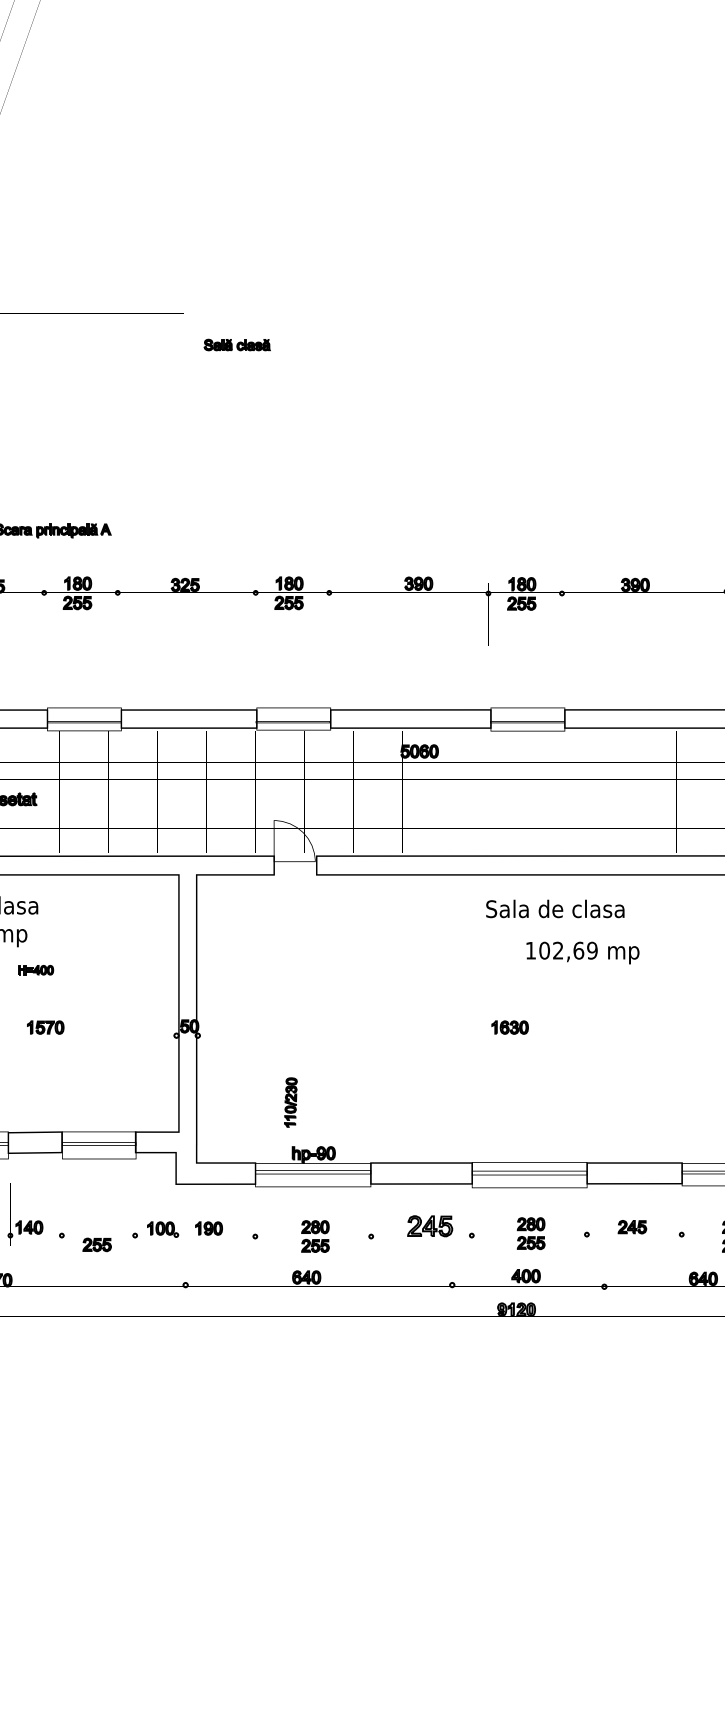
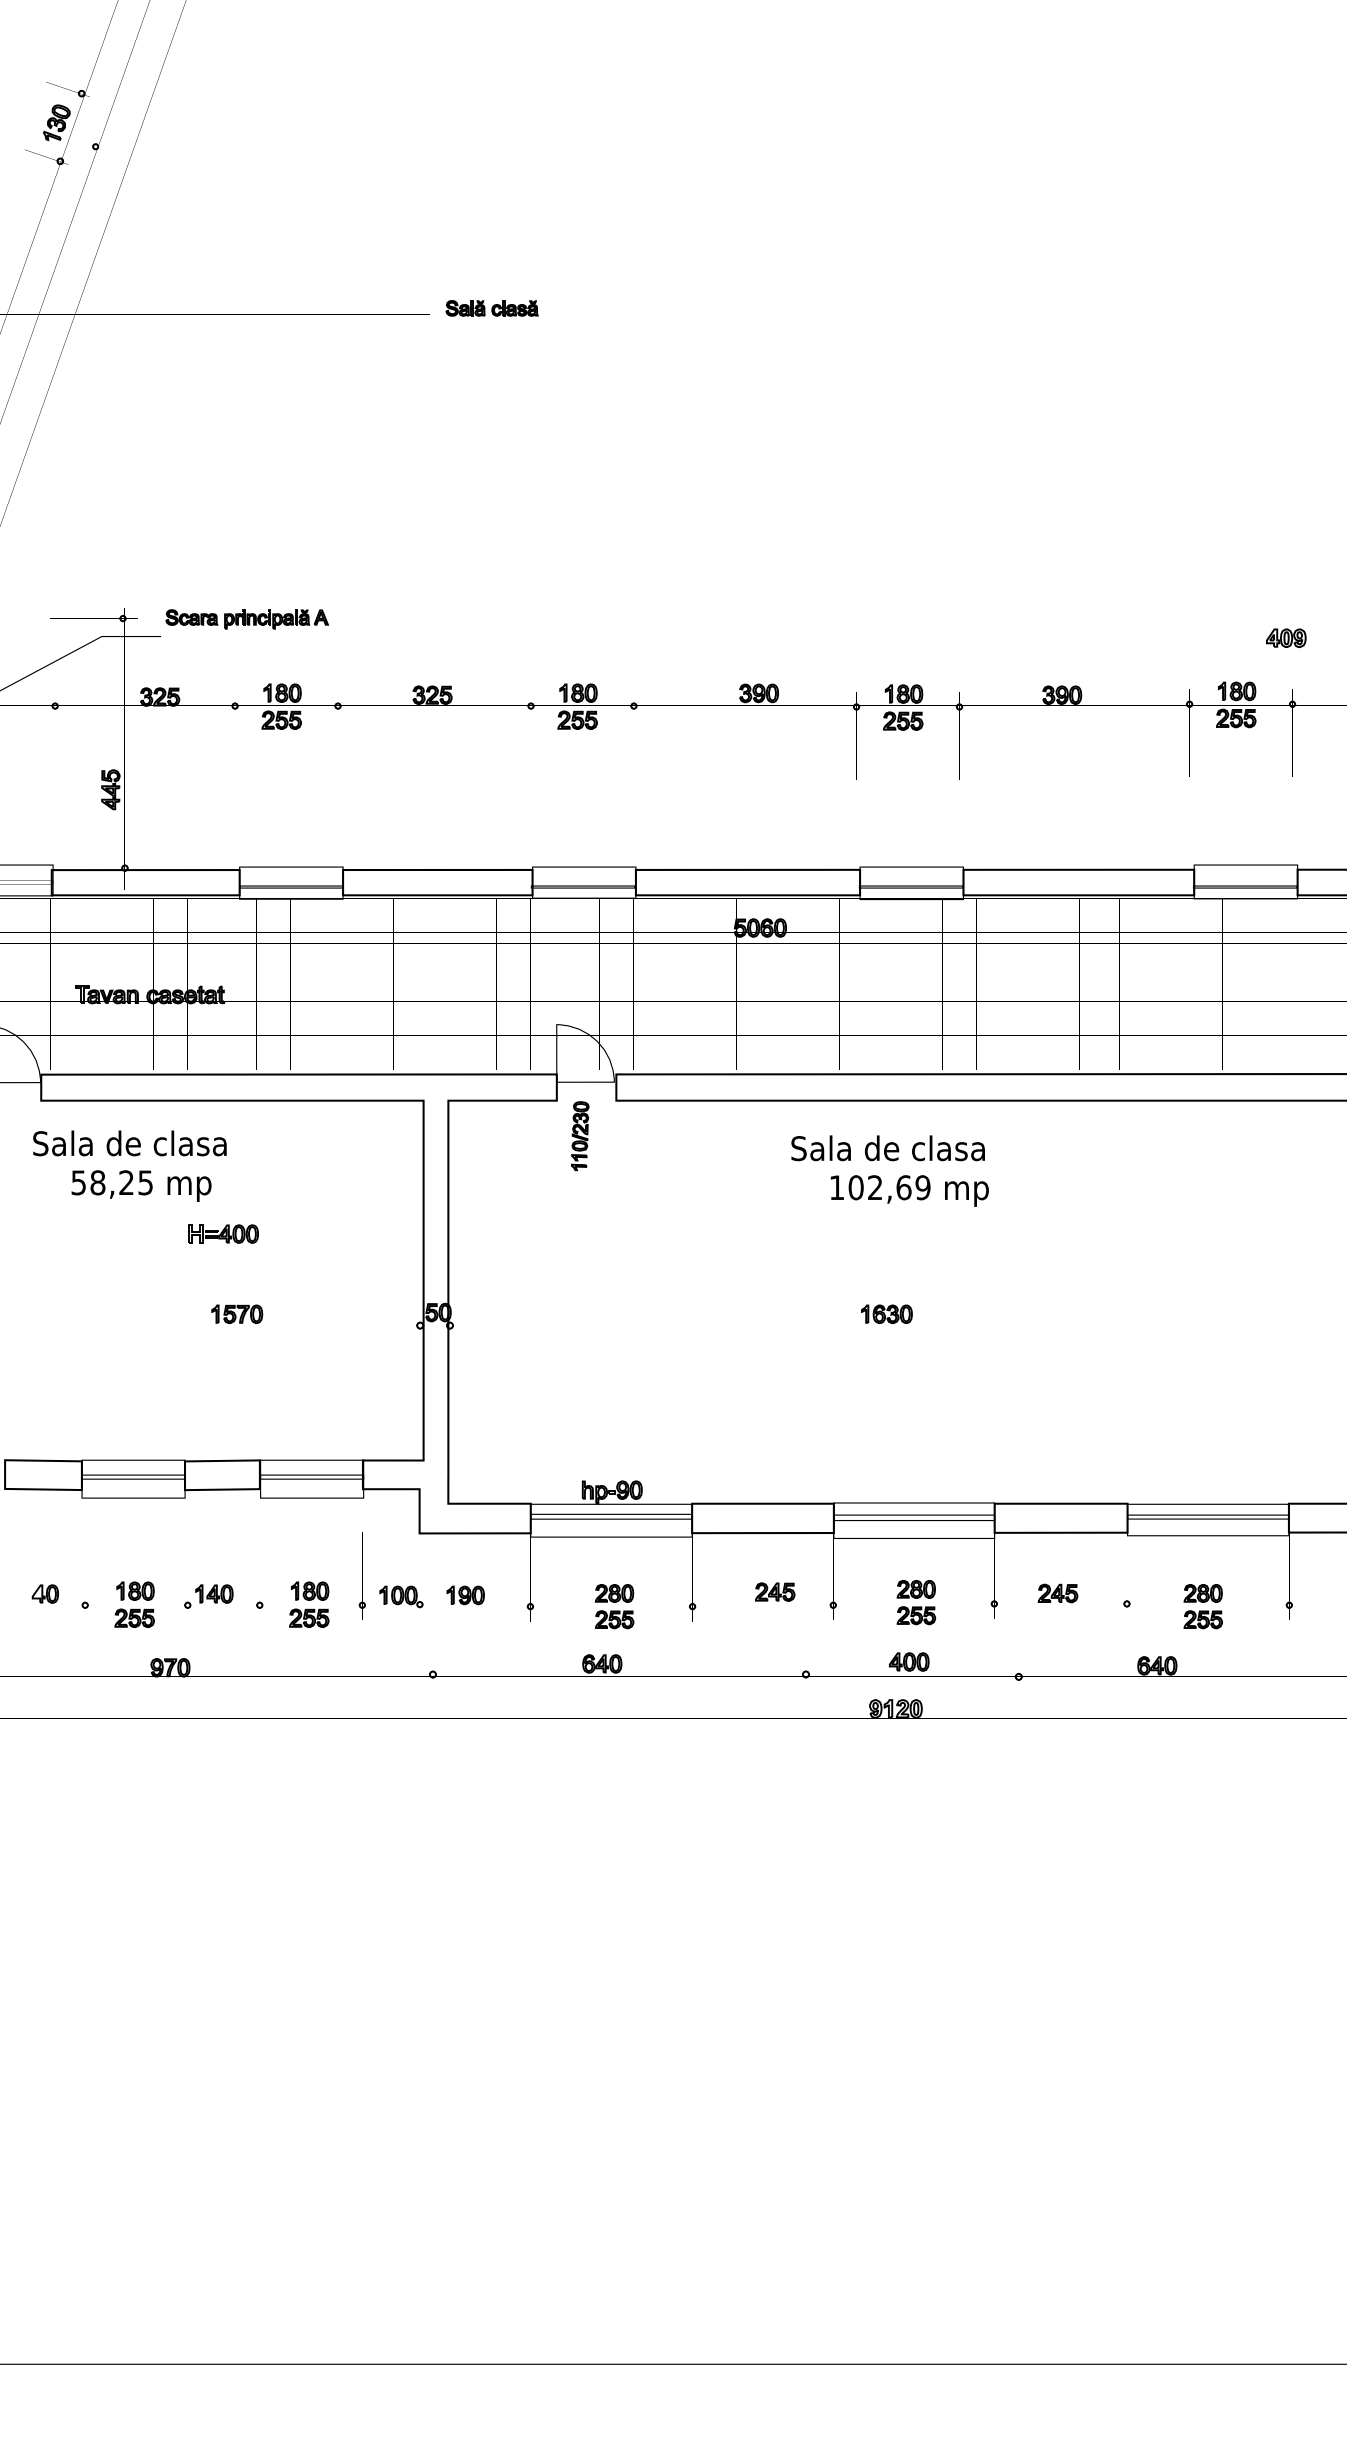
part: (236, 345) -> (491, 308), moved
text: (554, 909) -> (887, 1148), moved
text: (582, 952) -> (909, 1190), moved
part: (35, 969) -> (223, 1233), size x1.43
part: (291, 1102) -> (580, 1136), moved
part: (98, 1225) -> (310, 1590), added
part: (430, 1225) -> (775, 1591), size x0.62

